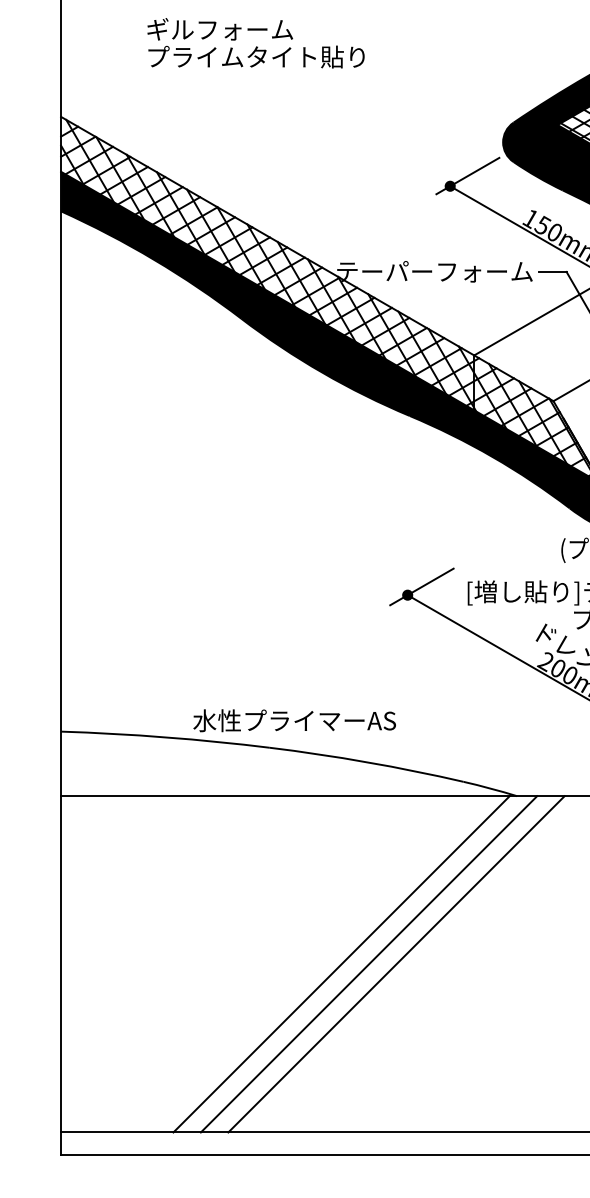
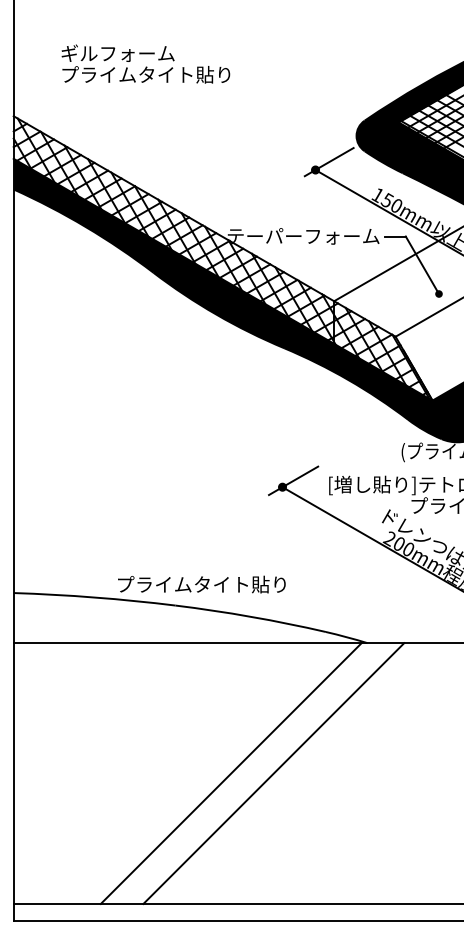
text: (255, 42) -> (145, 63), moved
text: (301, 720) -> (200, 584), 水性プライマーAS -> プライムタイト貼り
line: (368, 964) -> (252, 773), removed

